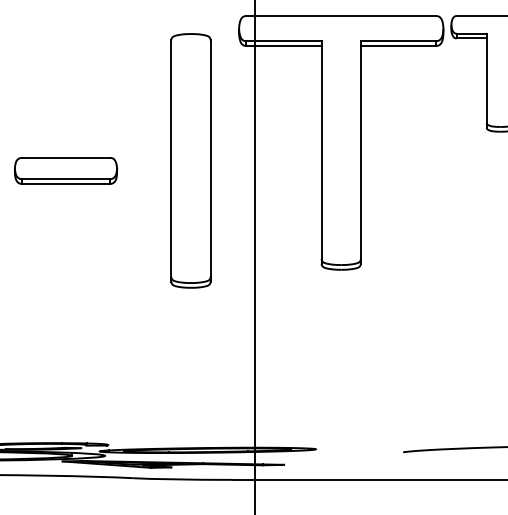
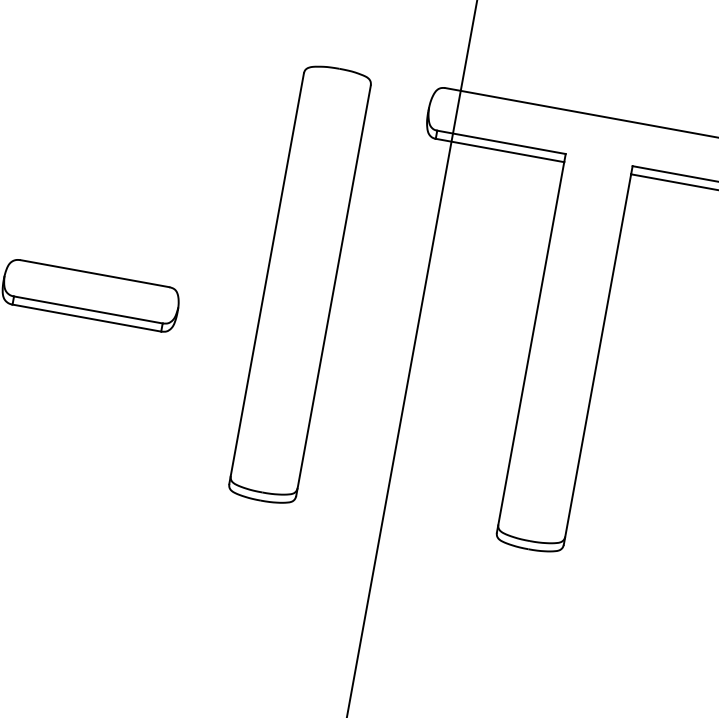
part: (190, 160) -> (299, 283), moved

